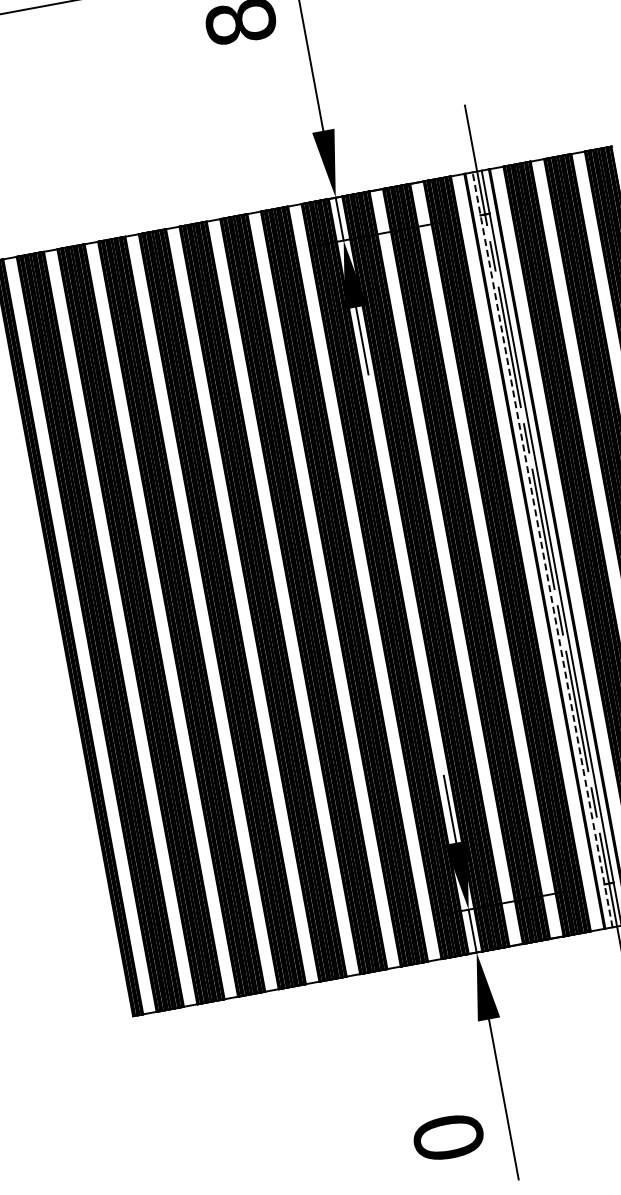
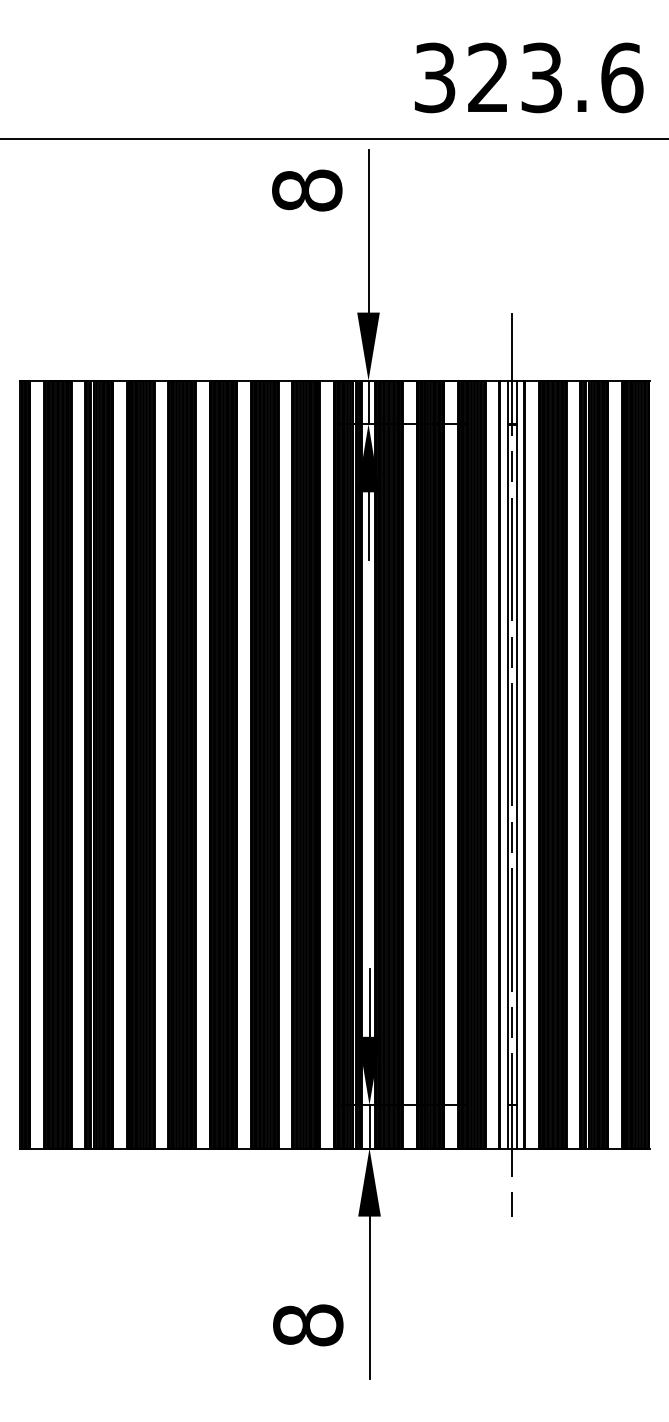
line: (542, 549) -> (507, 764), dashed -> solid
text: (448, 1137) -> (308, 1325), 0 -> 8

